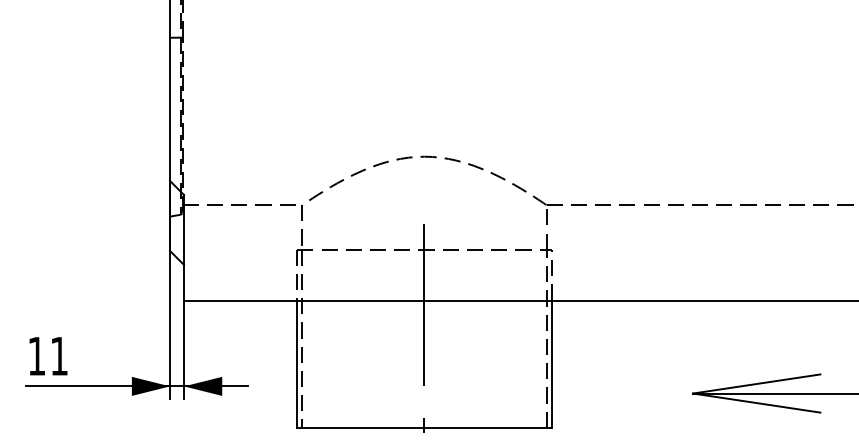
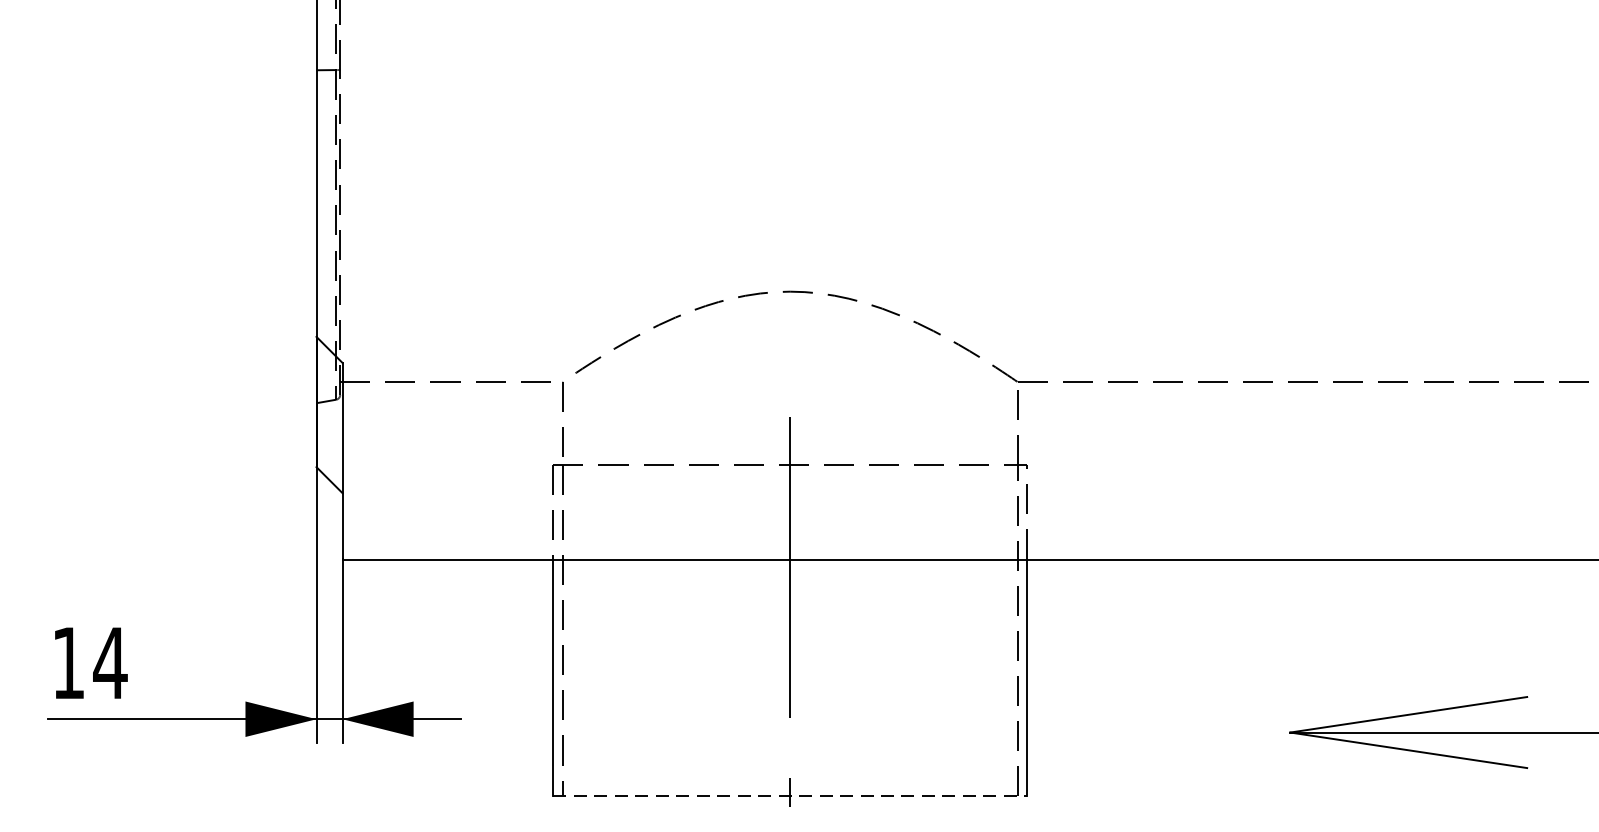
text: (59, 356) -> (110, 663), 11 -> 14
line: (424, 427) -> (790, 795), solid -> dashed

